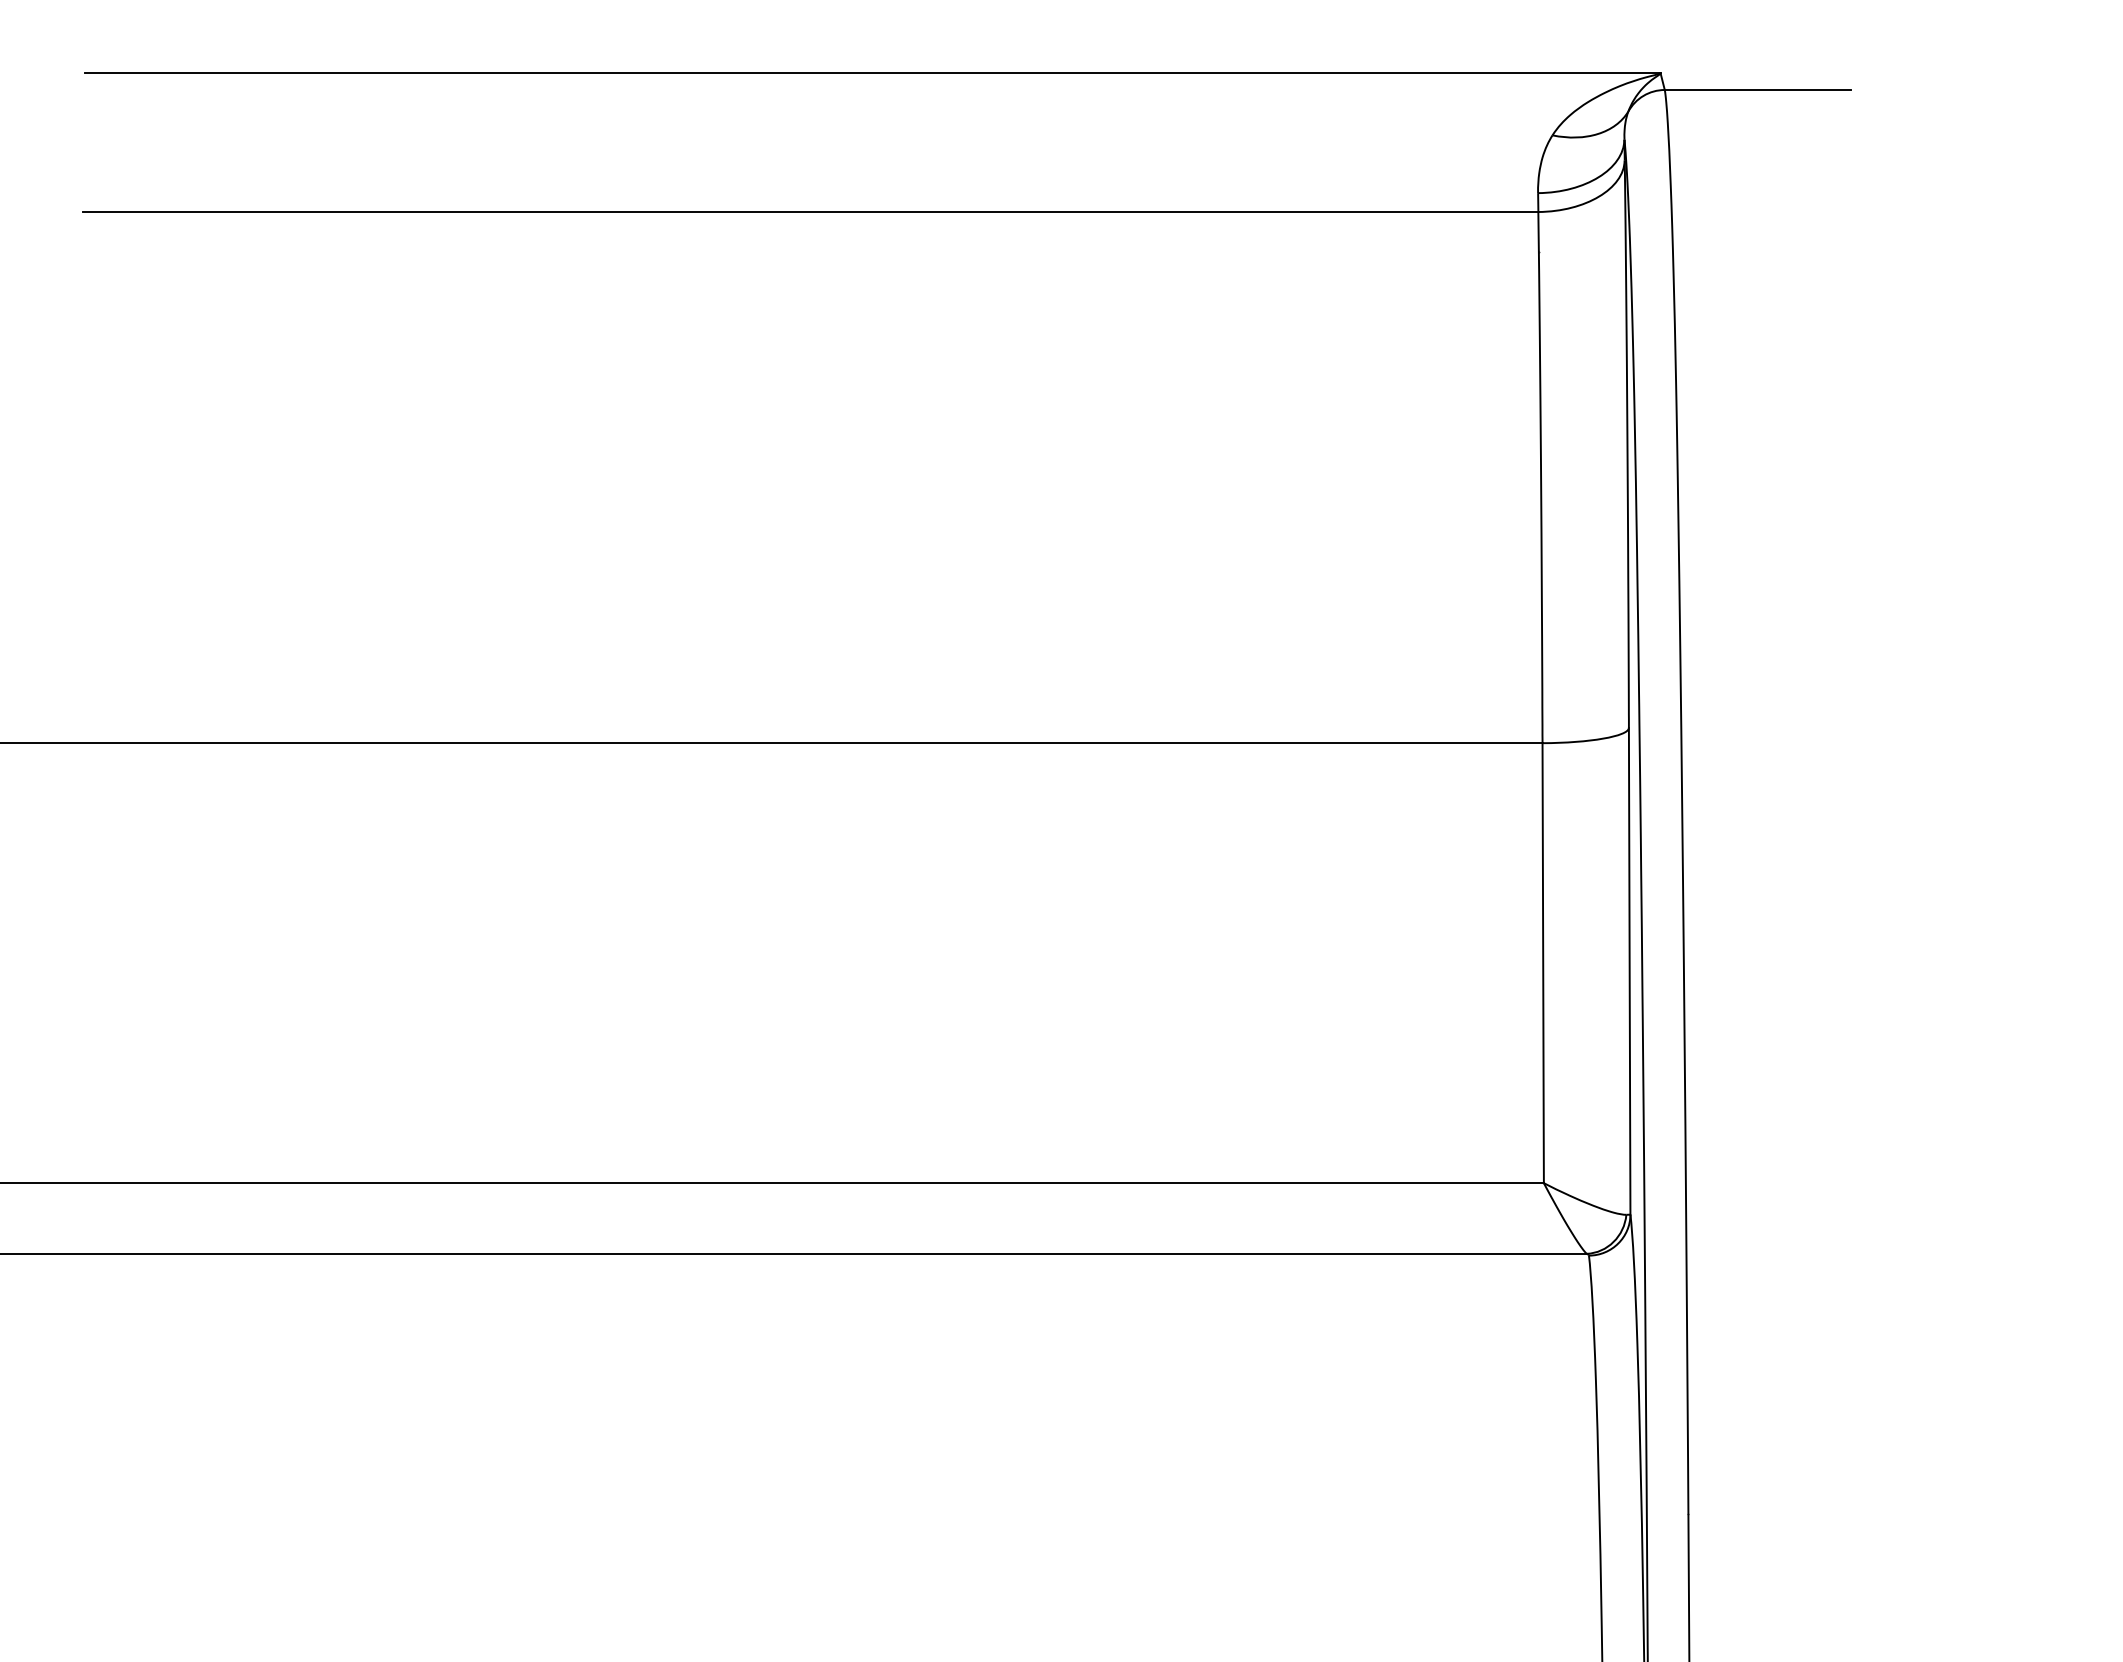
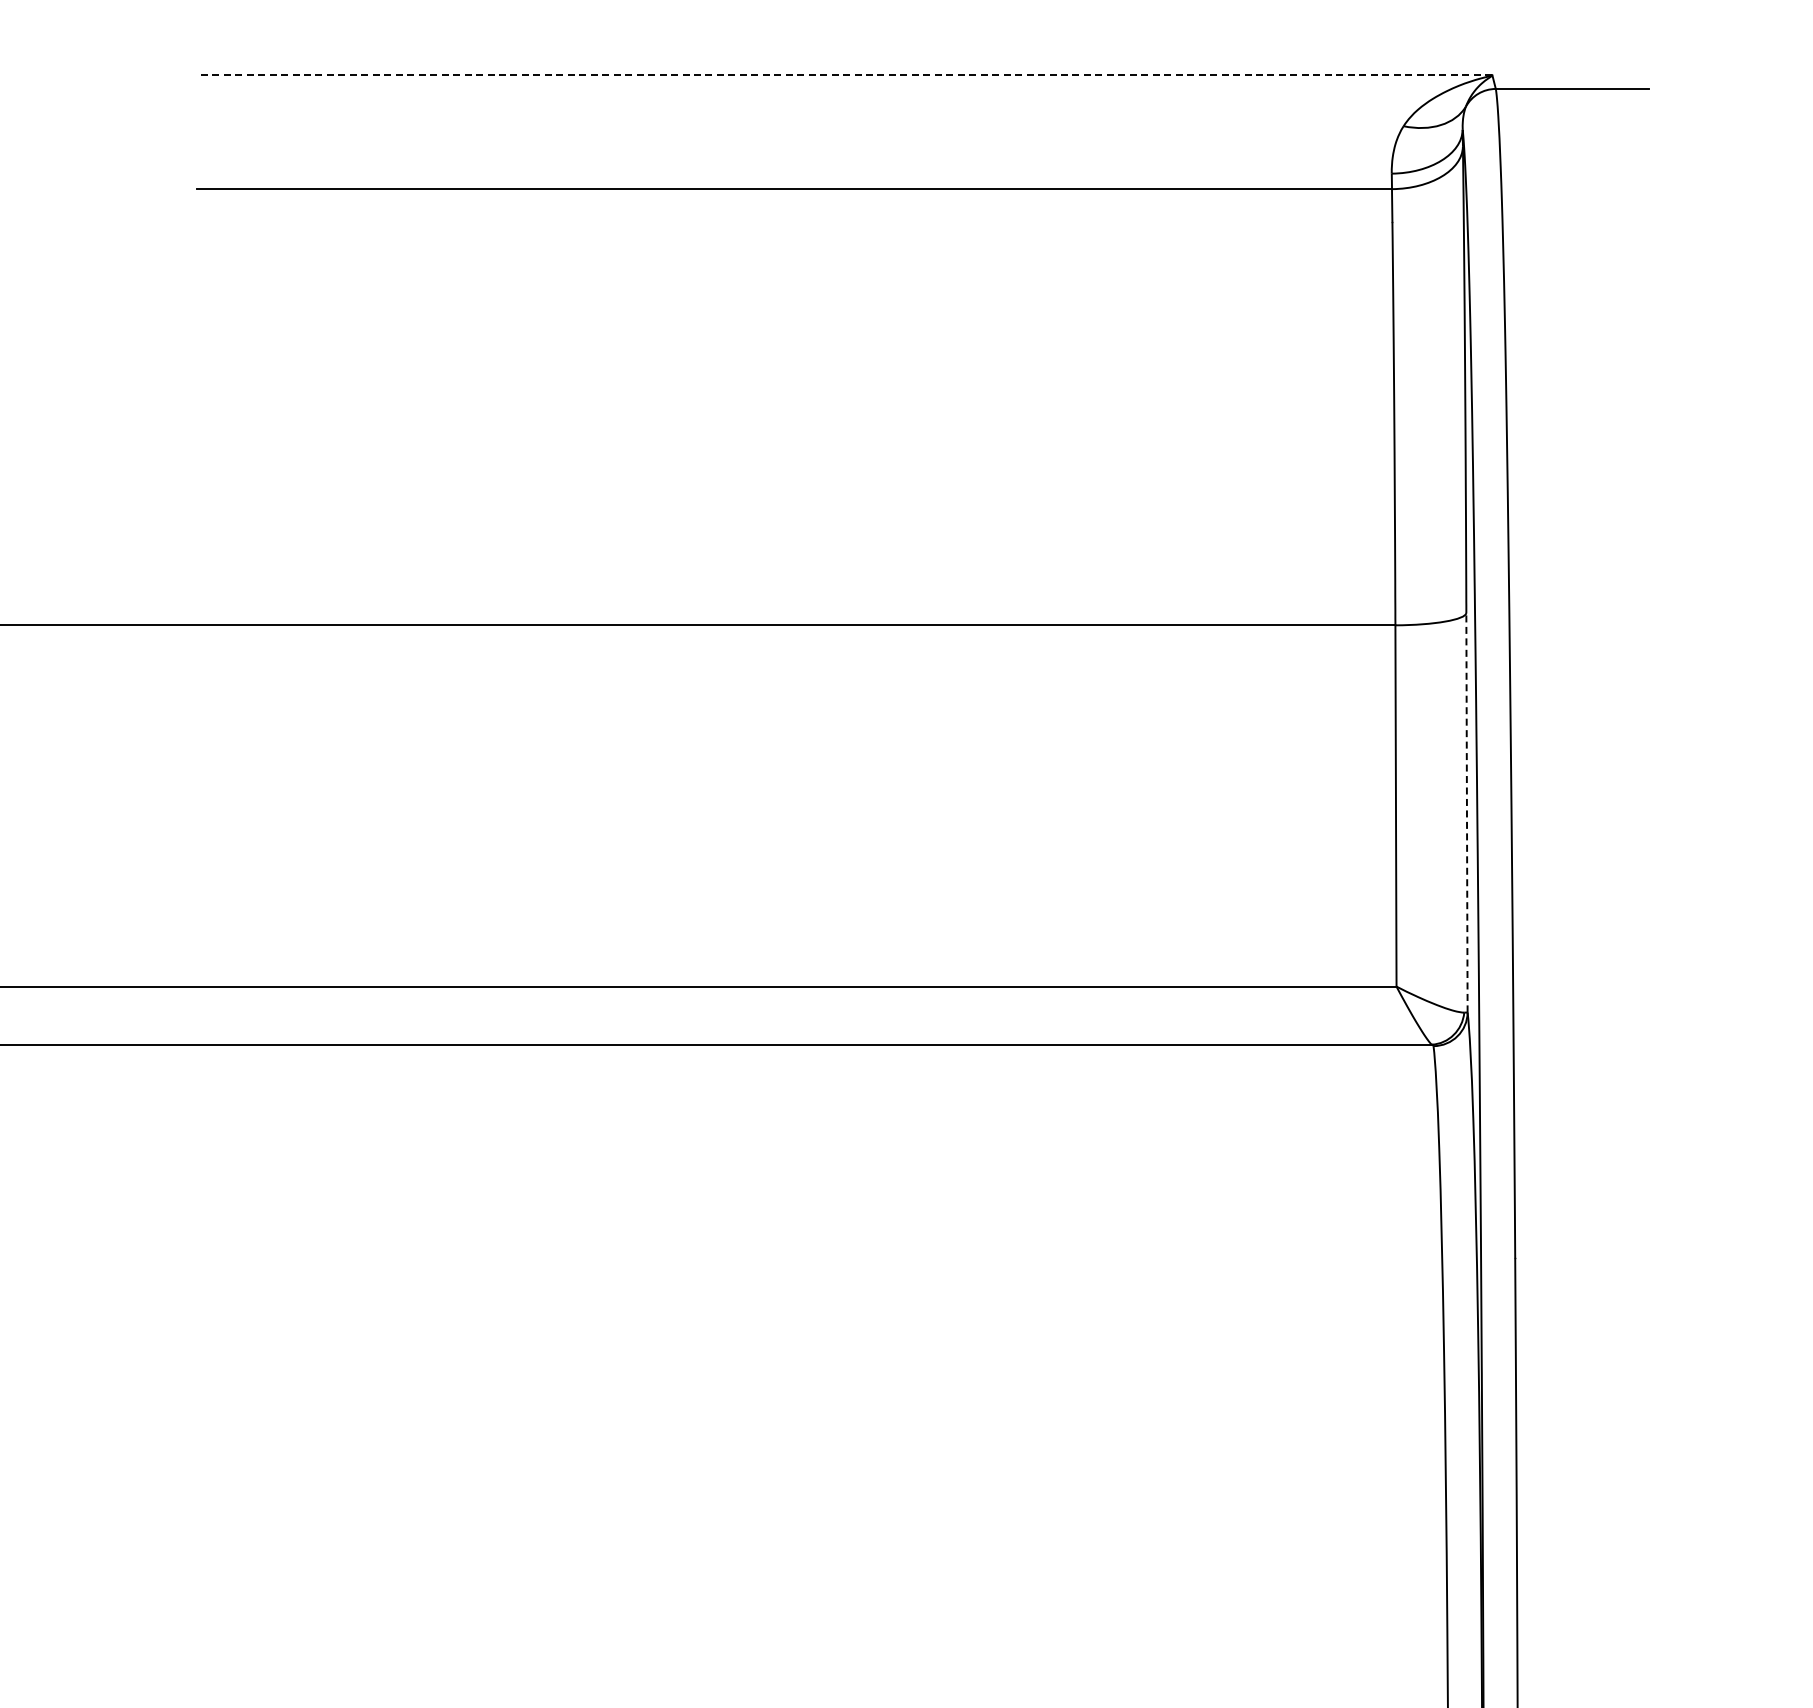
line: (871, 73) -> (844, 75), solid -> dashed
line: (1629, 971) -> (1466, 812), solid -> dashed

